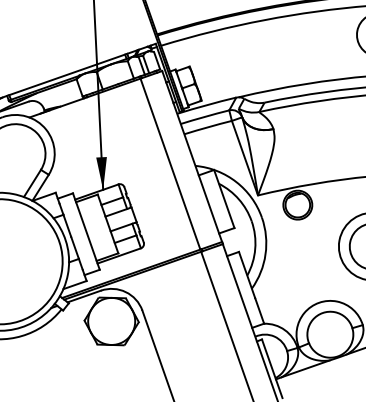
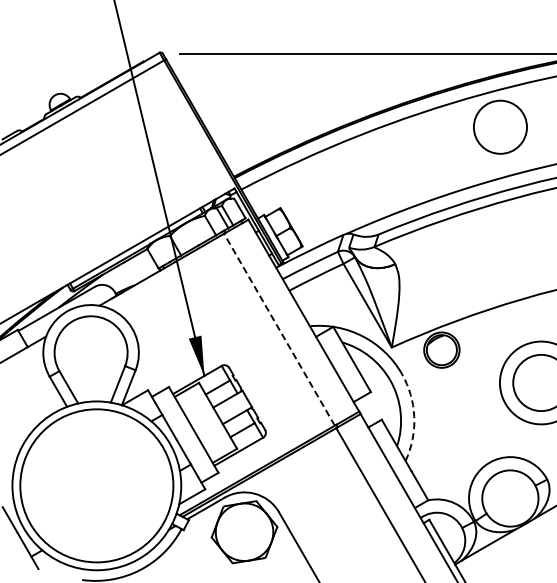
line: (170, 163) -> (279, 329), solid -> dashed
arc: (265, 254) -> (414, 416), solid -> dashed

